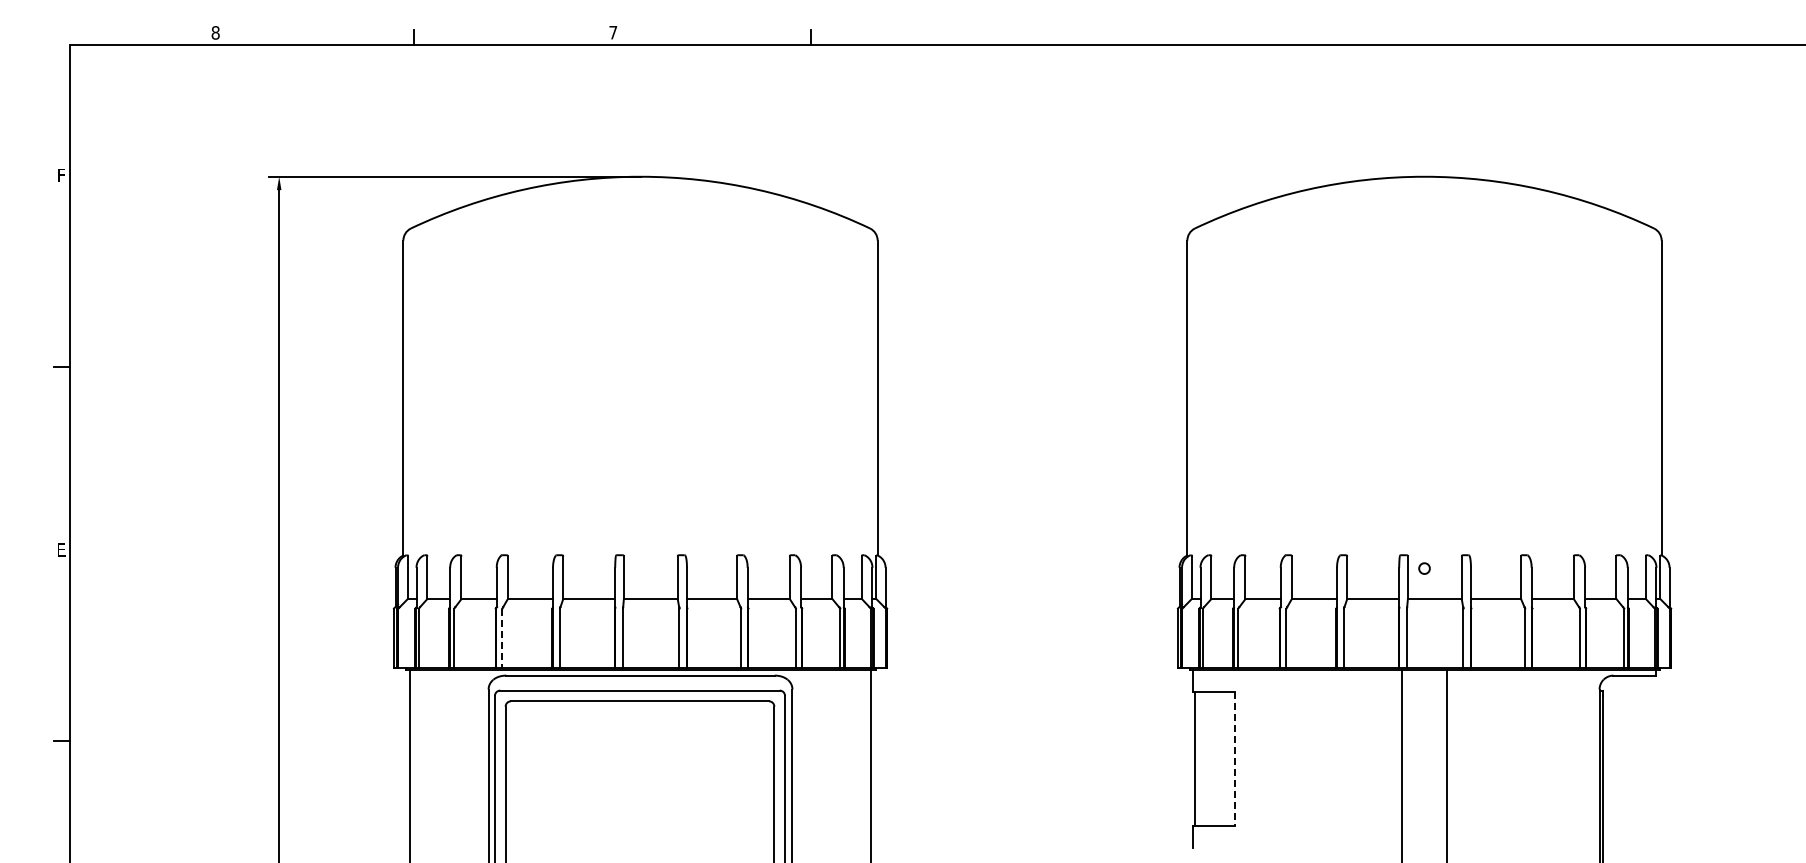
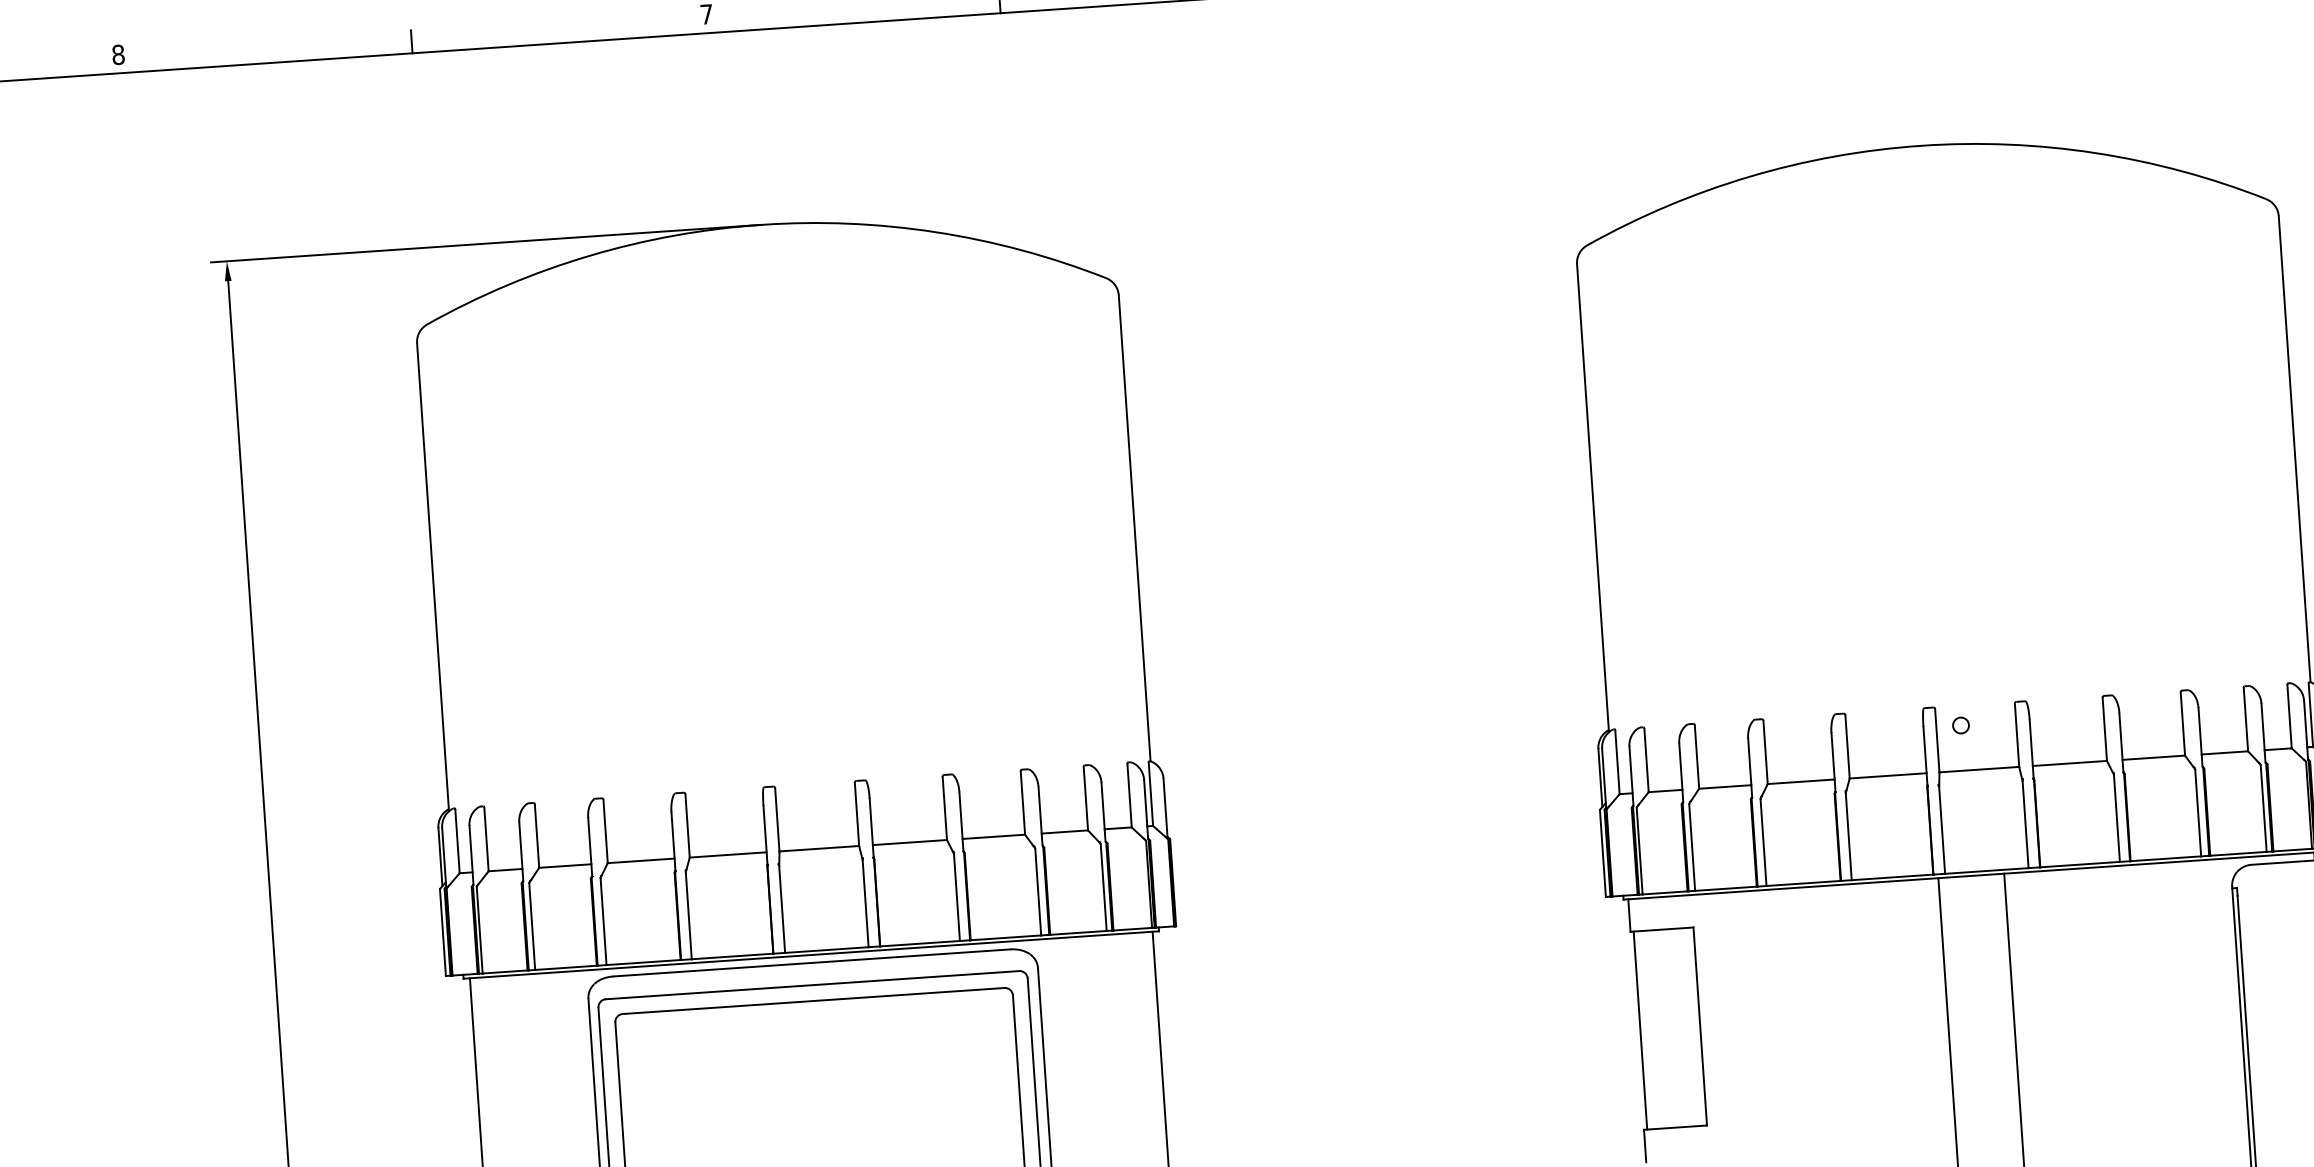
line: (502, 638) -> (603, 921), dashed -> solid
line: (1235, 759) -> (1700, 1027), dashed -> solid

